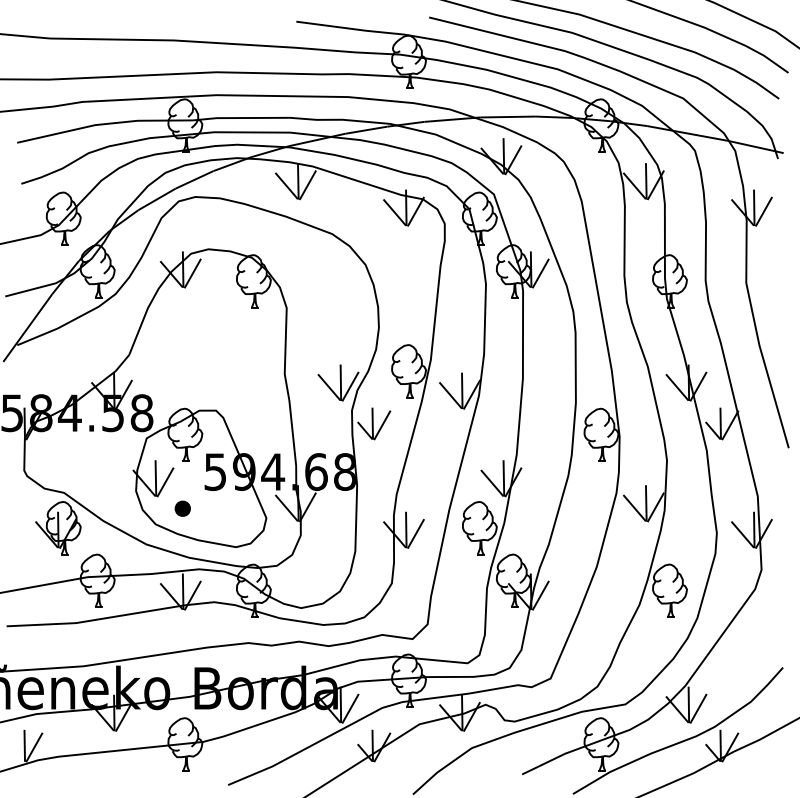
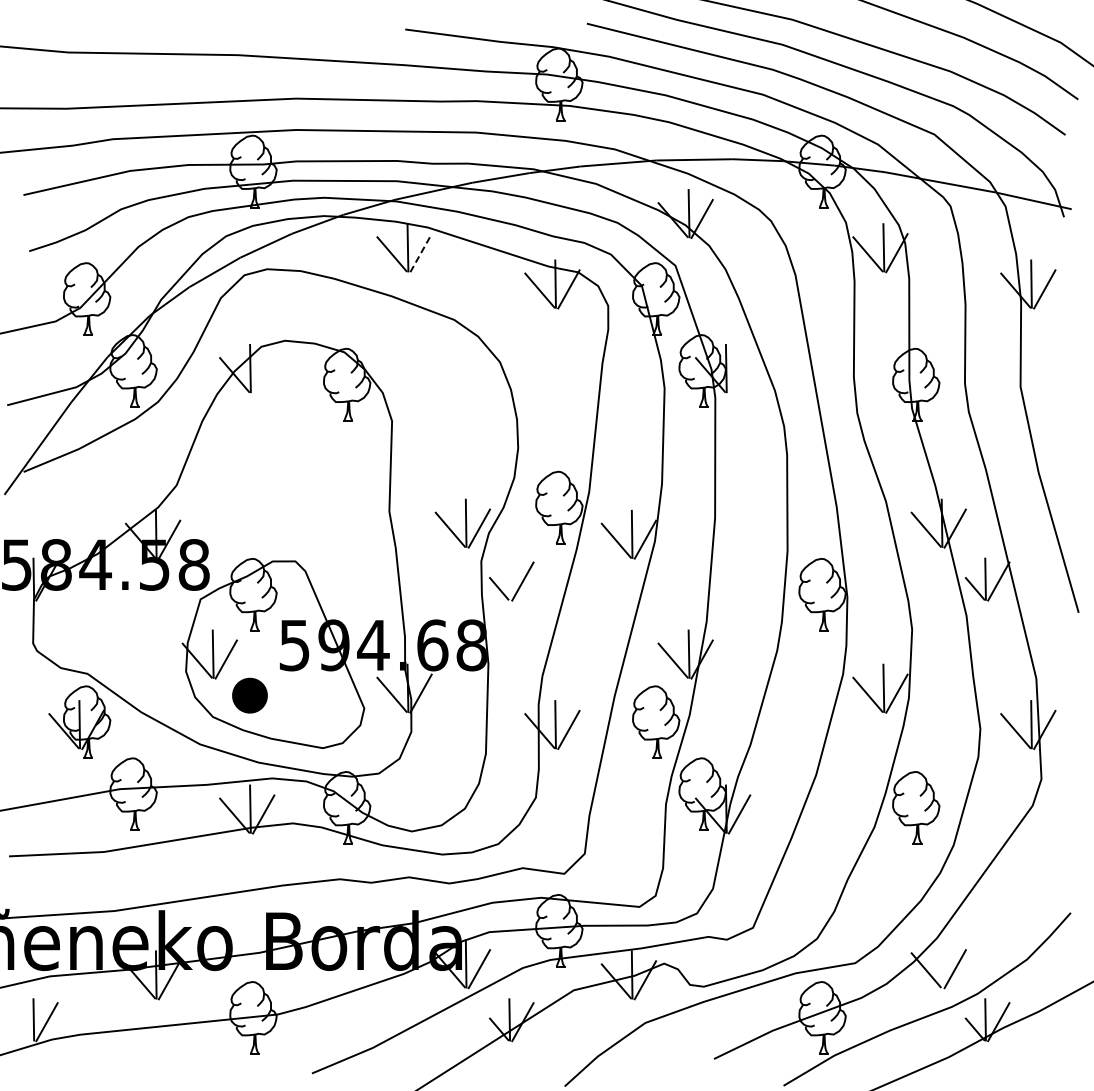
line: (308, 185) -> (421, 253), solid -> dashed
line: (192, 273) -> (263, 373), removed
line: (540, 273) -> (739, 373), removed
line: (372, 423) -> (509, 578), removed
part: (182, 508) -> (249, 695), size x1.6
line: (688, 704) -> (941, 963), removed

